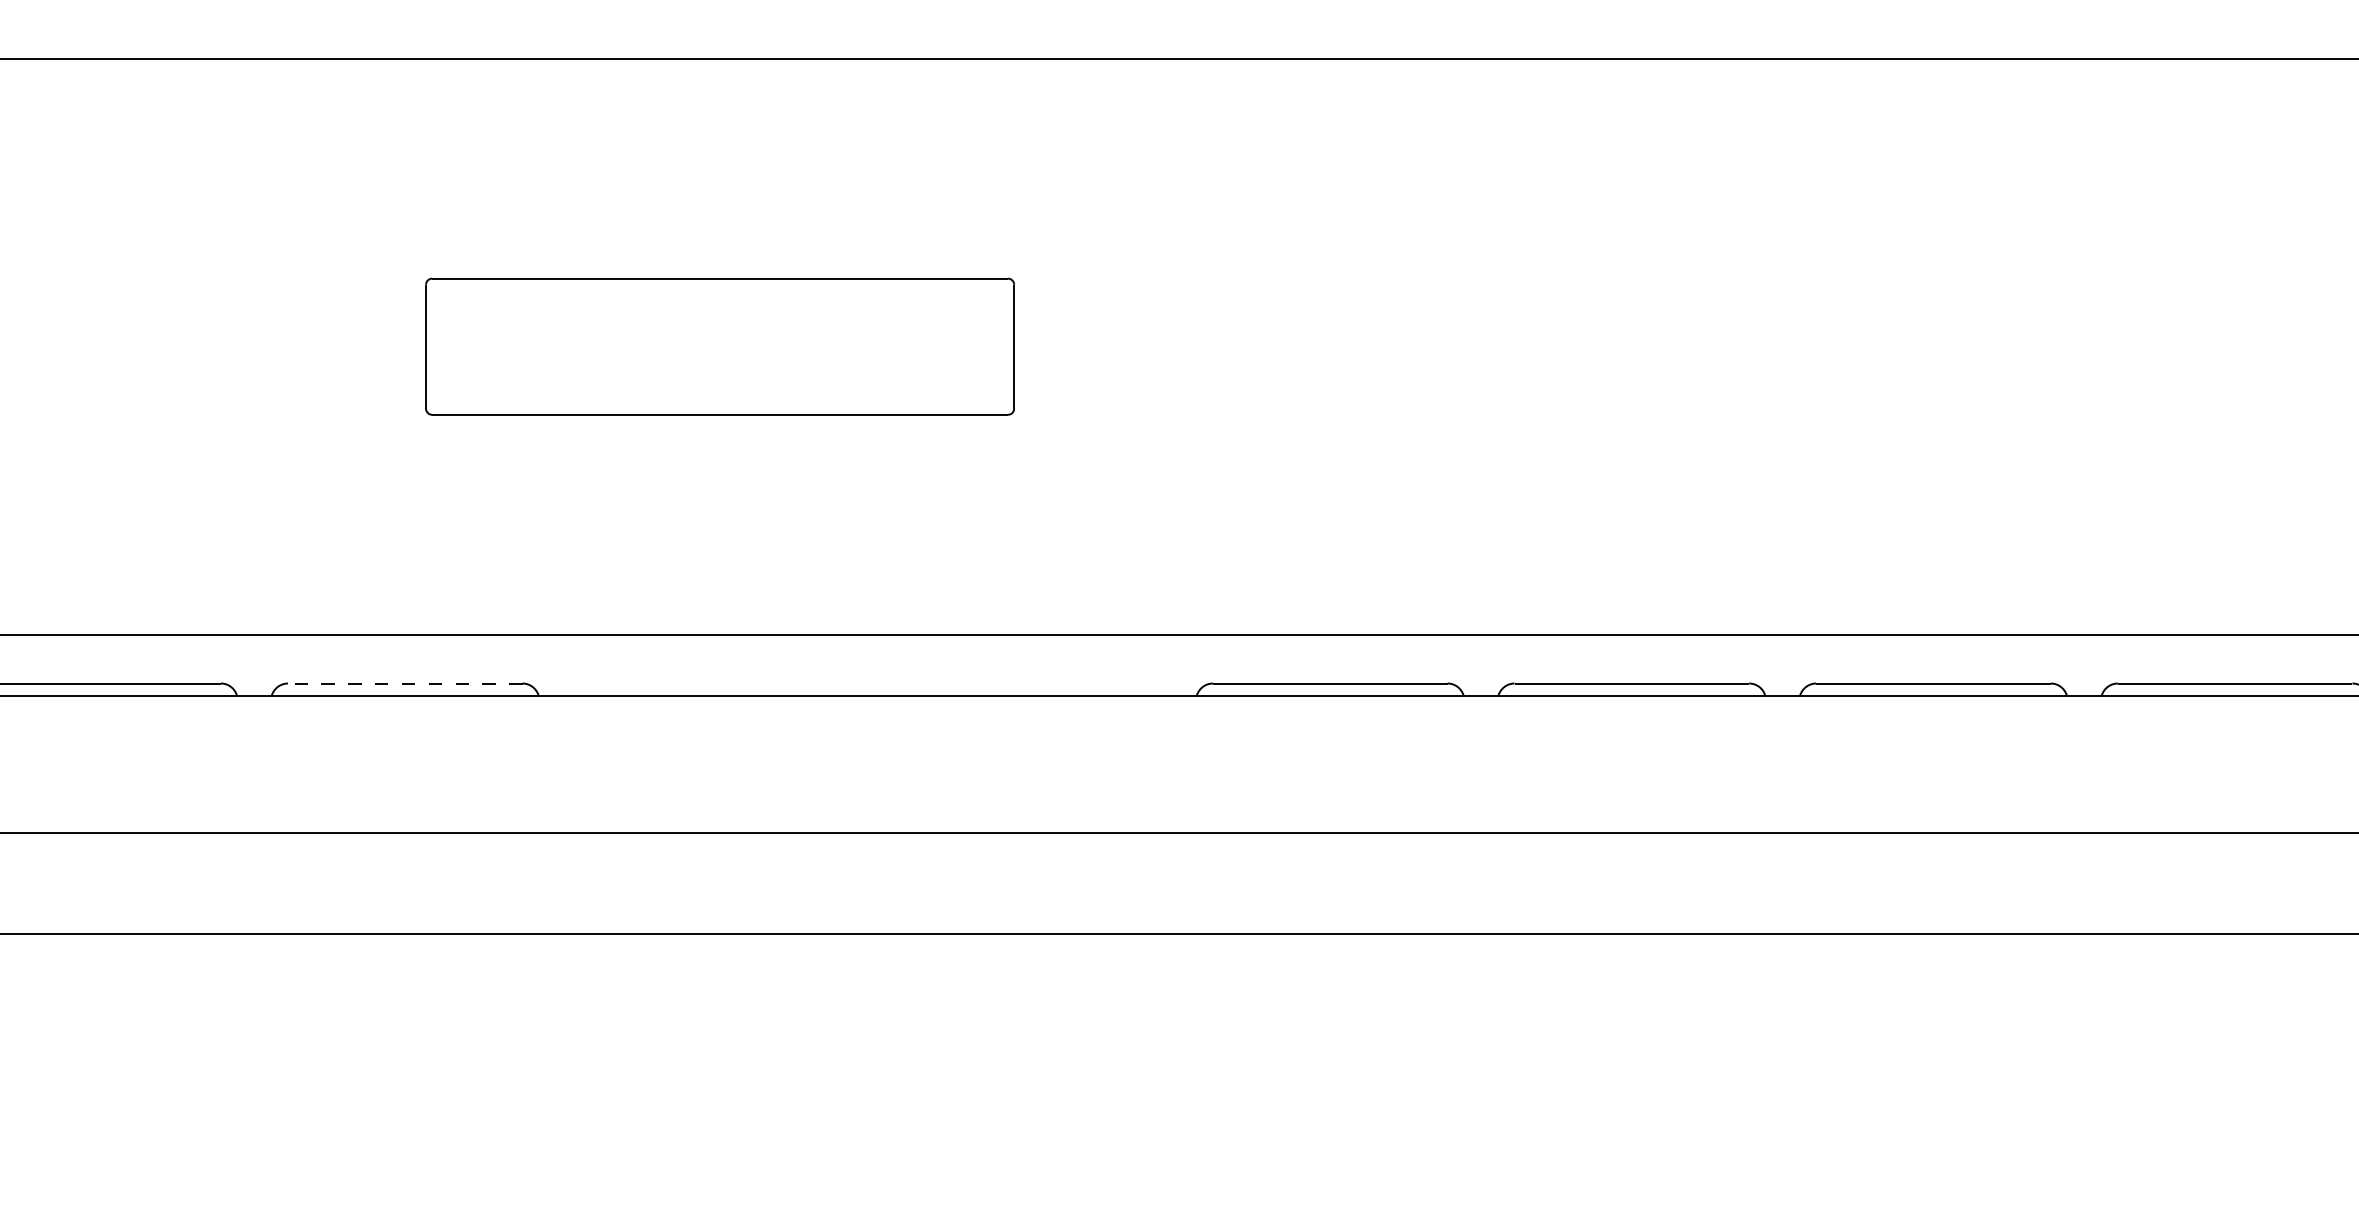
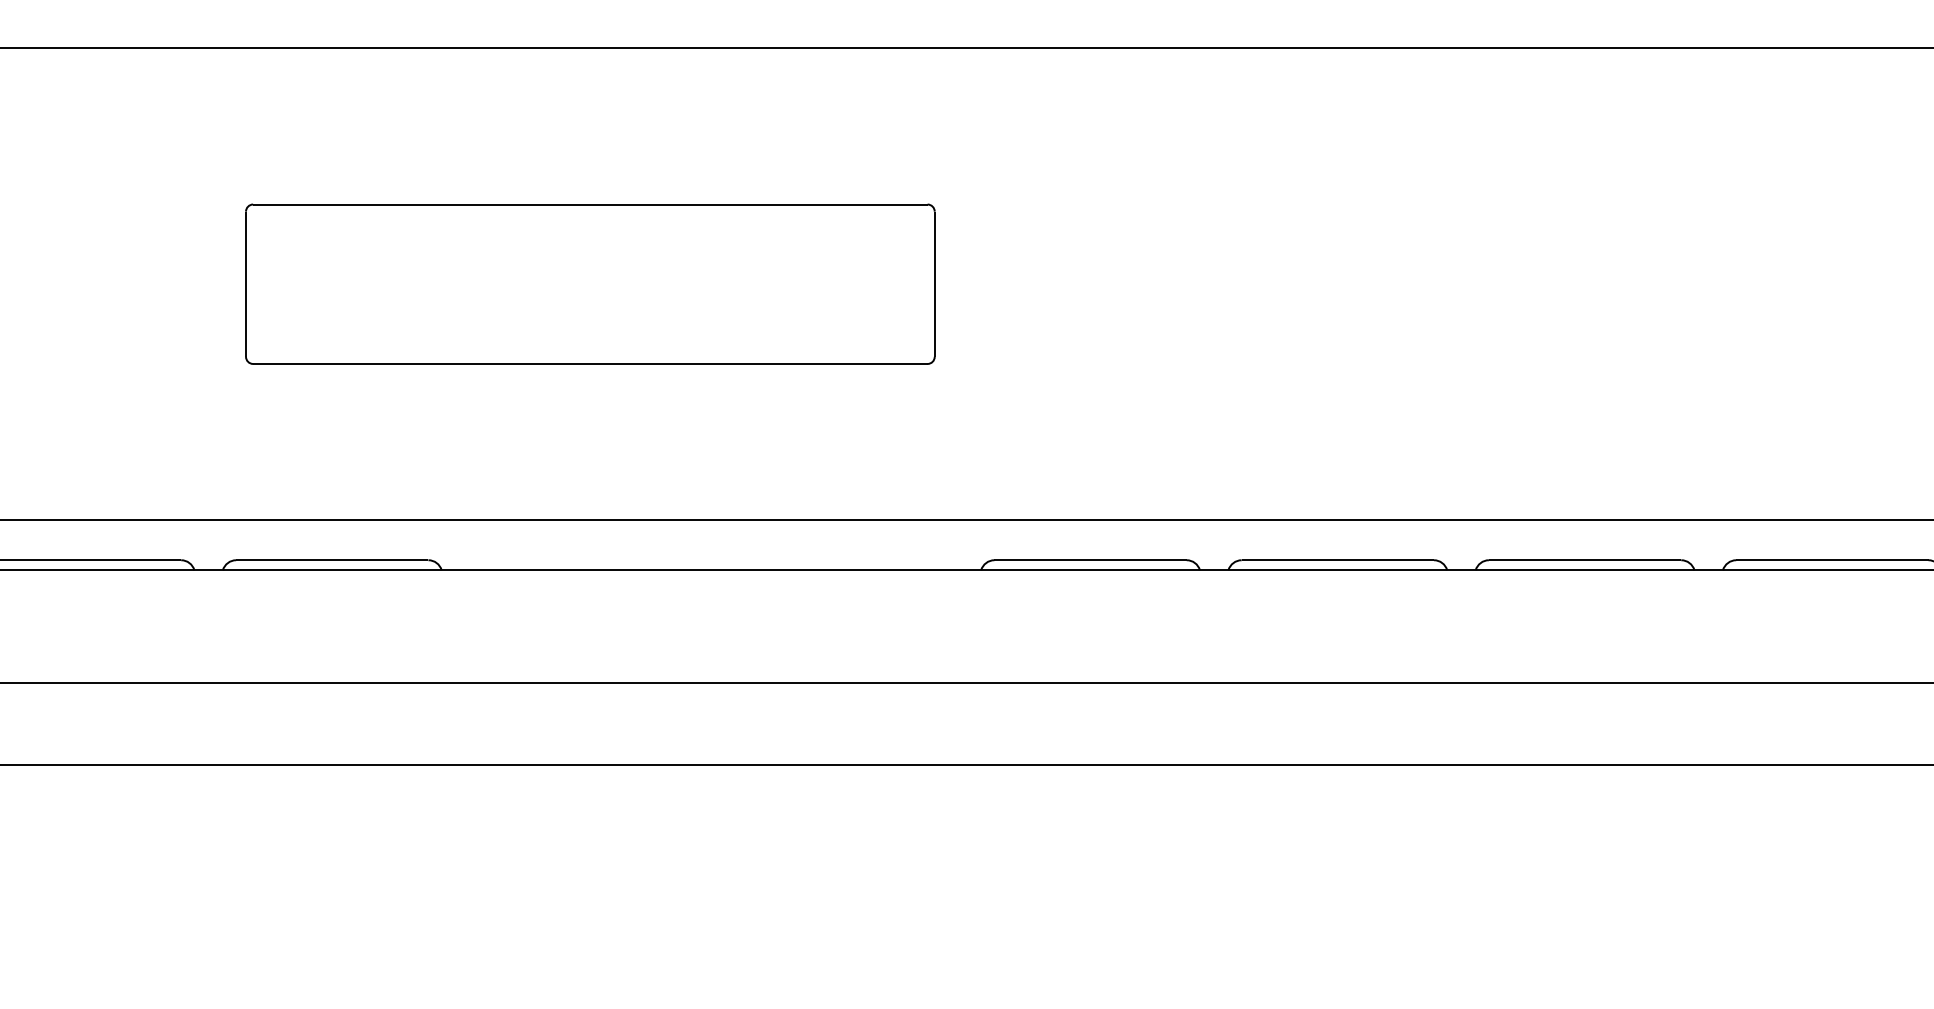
part: (720, 345) -> (590, 283), size x1.43
line: (404, 683) -> (331, 560), dashed -> solid

